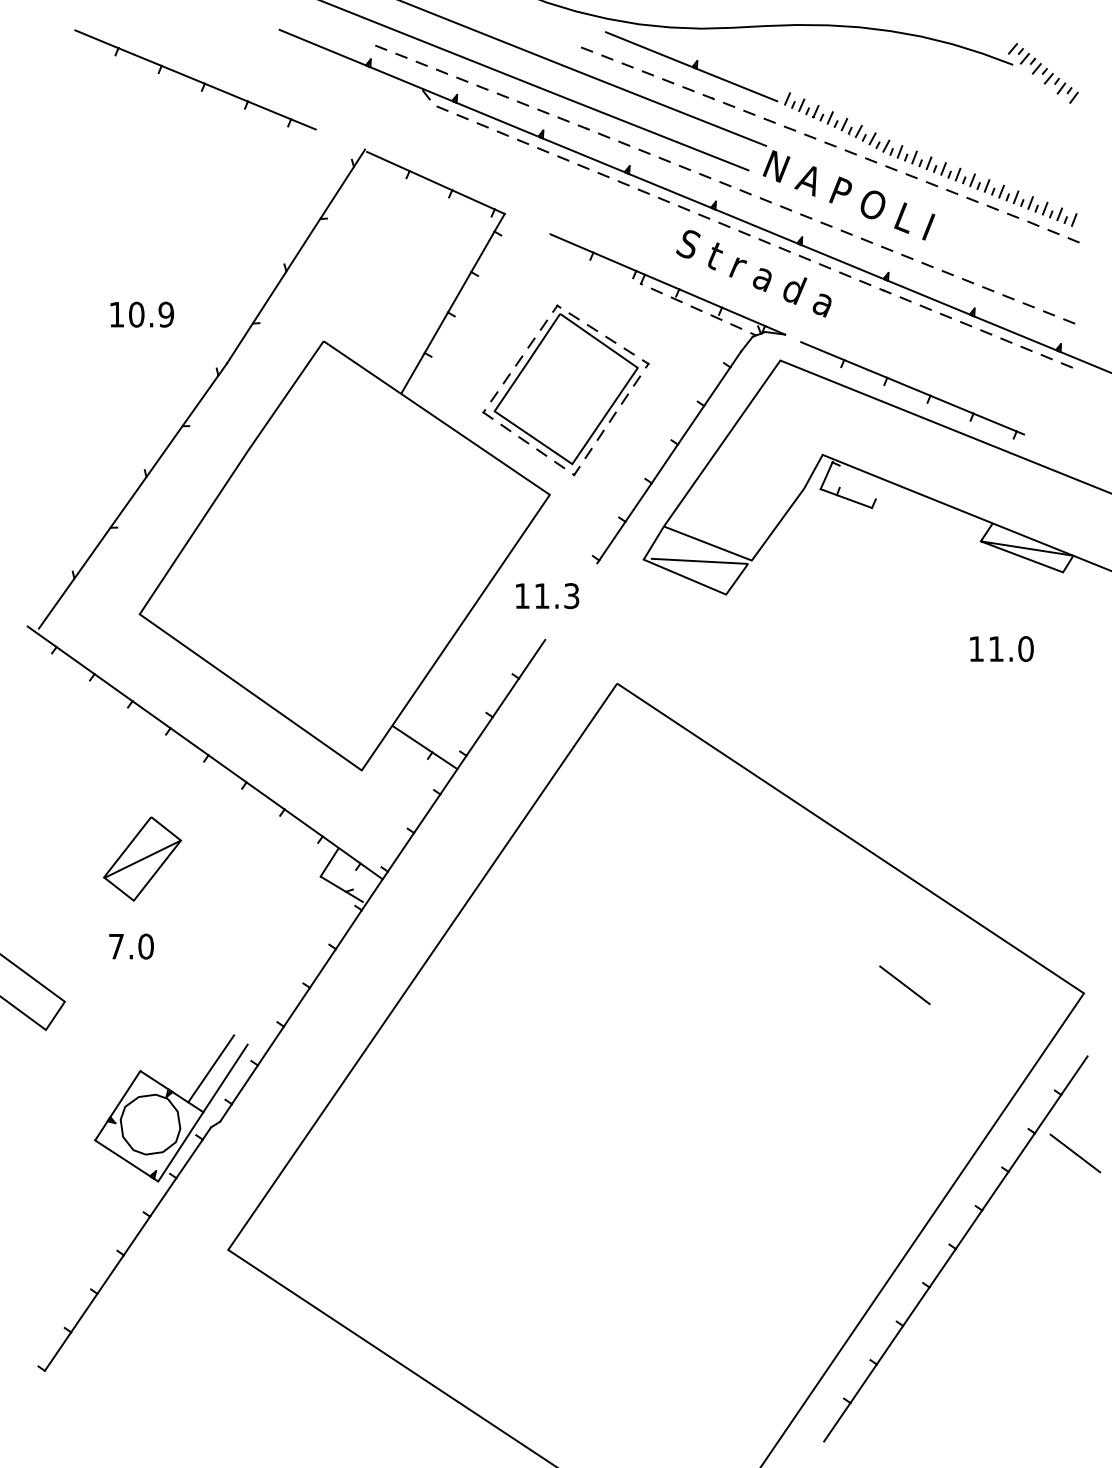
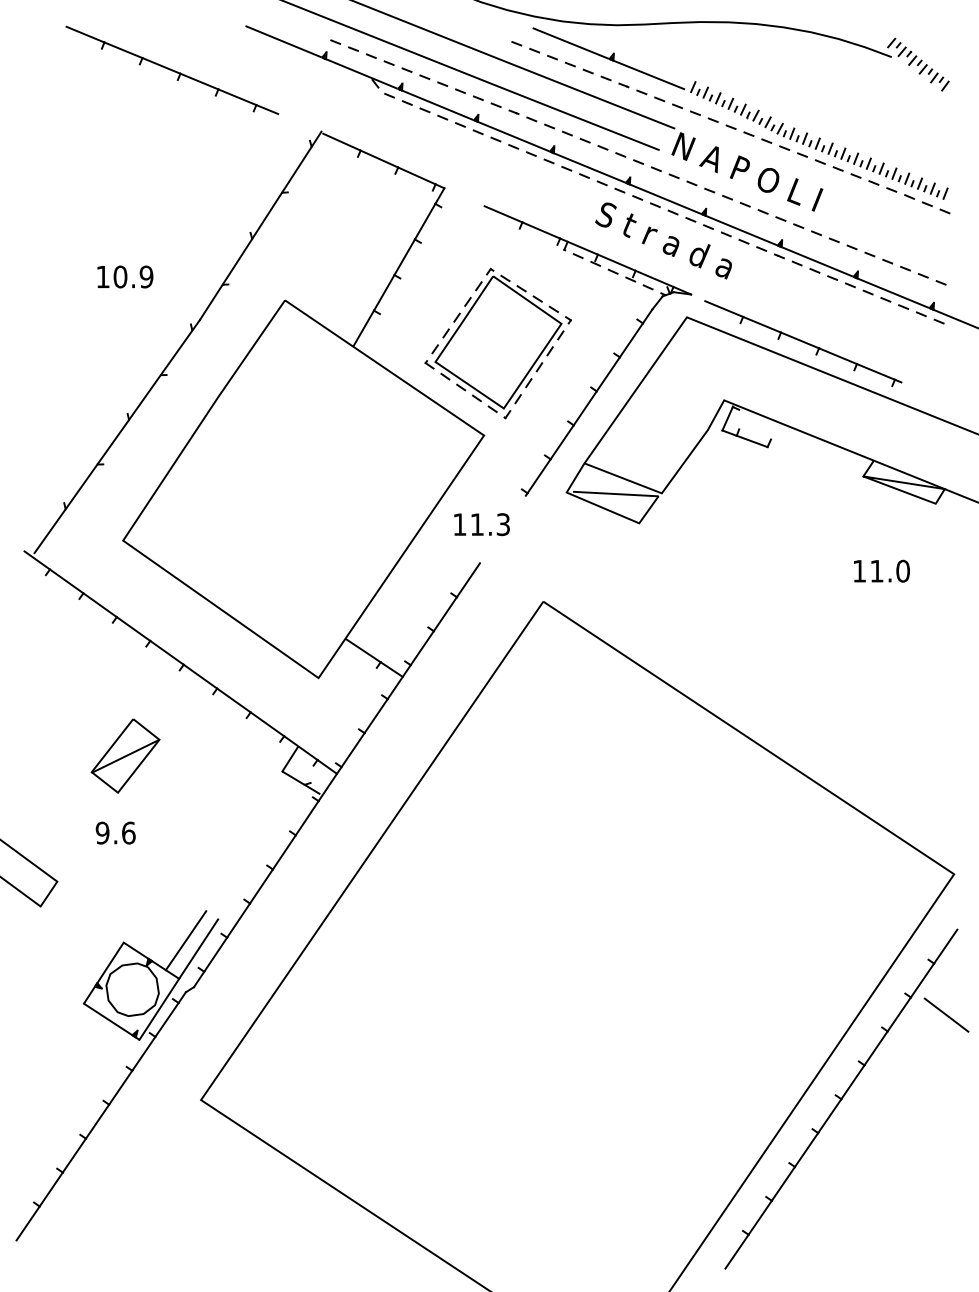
text: (131, 945) -> (115, 832), 7.0 -> 9.6
line: (904, 984) -> (796, 866), removed
line: (31, 1390) -> (27, 1223), added

